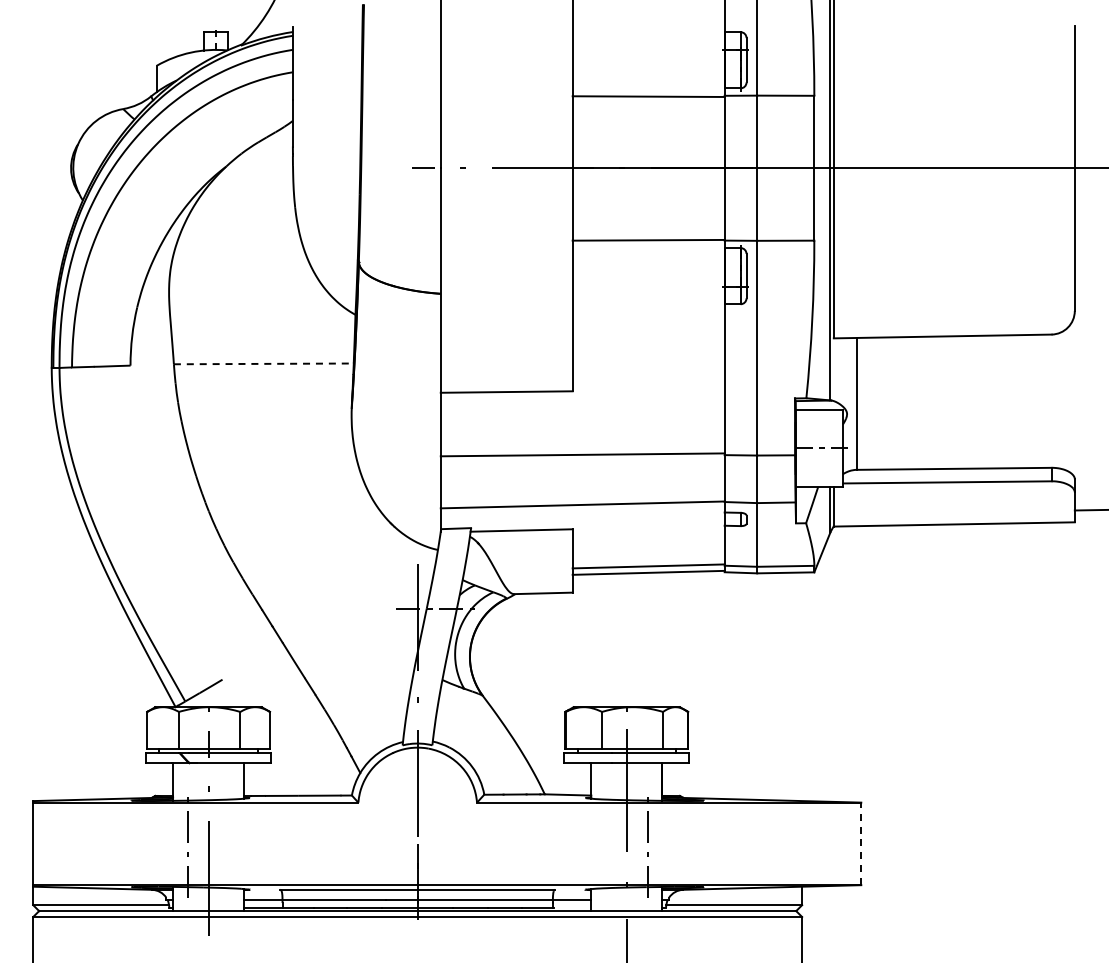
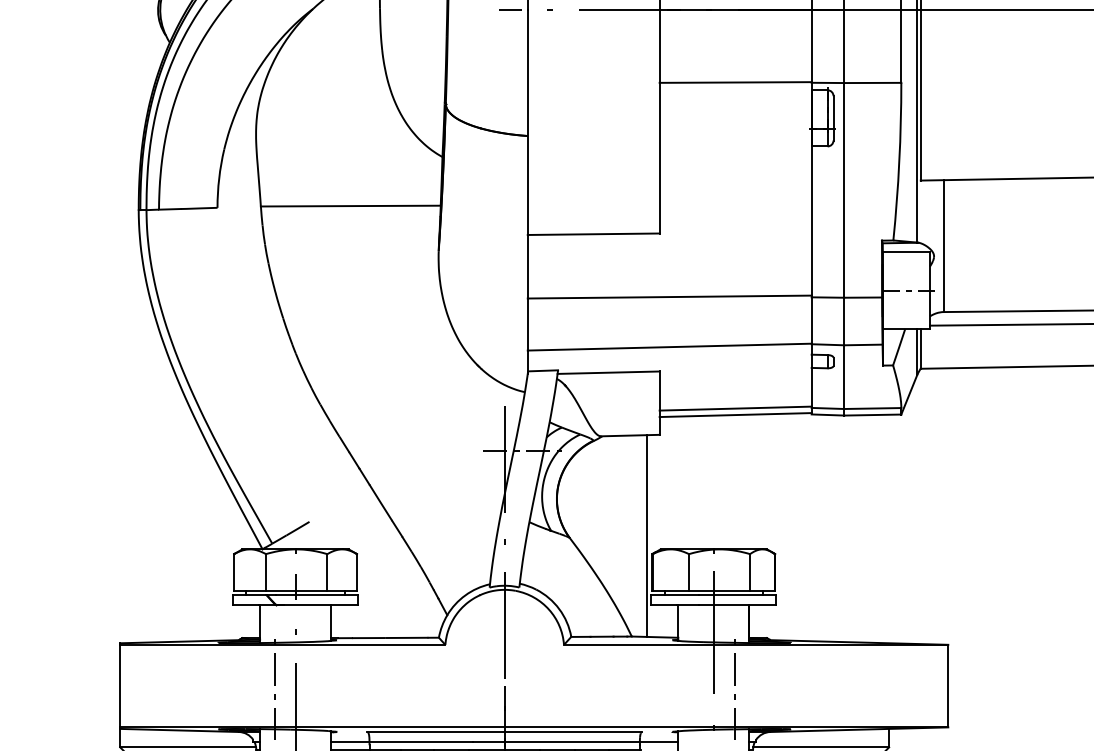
line: (263, 363) -> (350, 205), dashed -> solid
line: (559, 693) -> (646, 535), added
line: (861, 843) -> (948, 685), dashed -> solid

